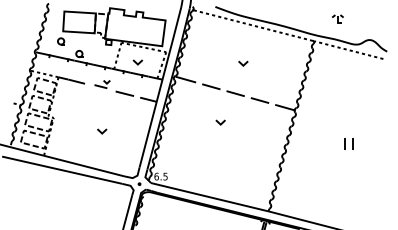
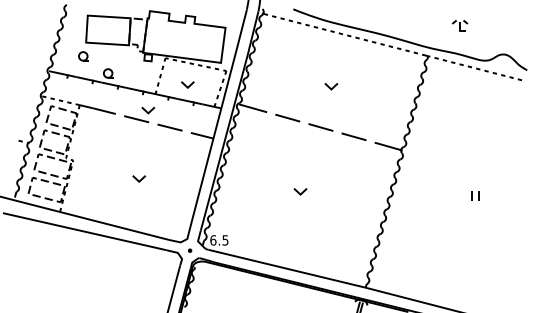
part: (102, 84) -> (139, 114), size x1.43
part: (220, 122) -> (300, 191), moved
part: (349, 143) -> (475, 195), size x0.62

